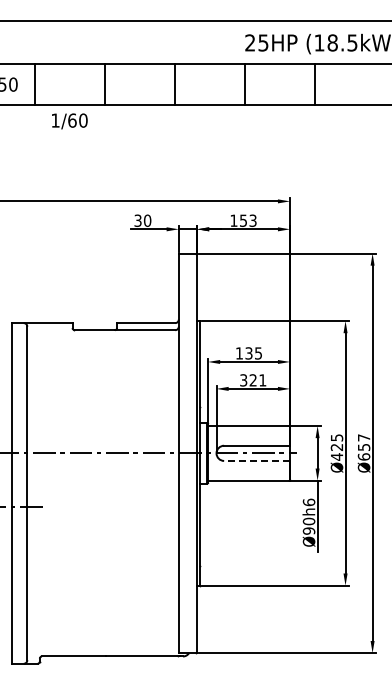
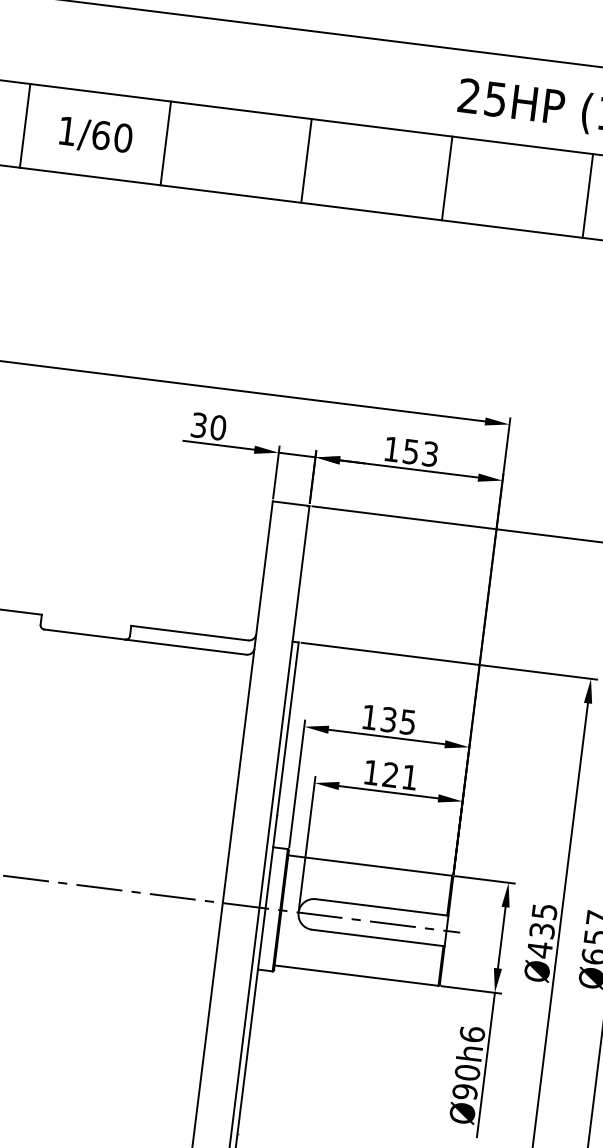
text: (69, 121) -> (95, 136), moved
text: (243, 380) -> (371, 772), 321 -> 121
text: (337, 446) -> (543, 929), Ø425 -> Ø435
line: (256, 460) -> (377, 936), dashed -> solid

